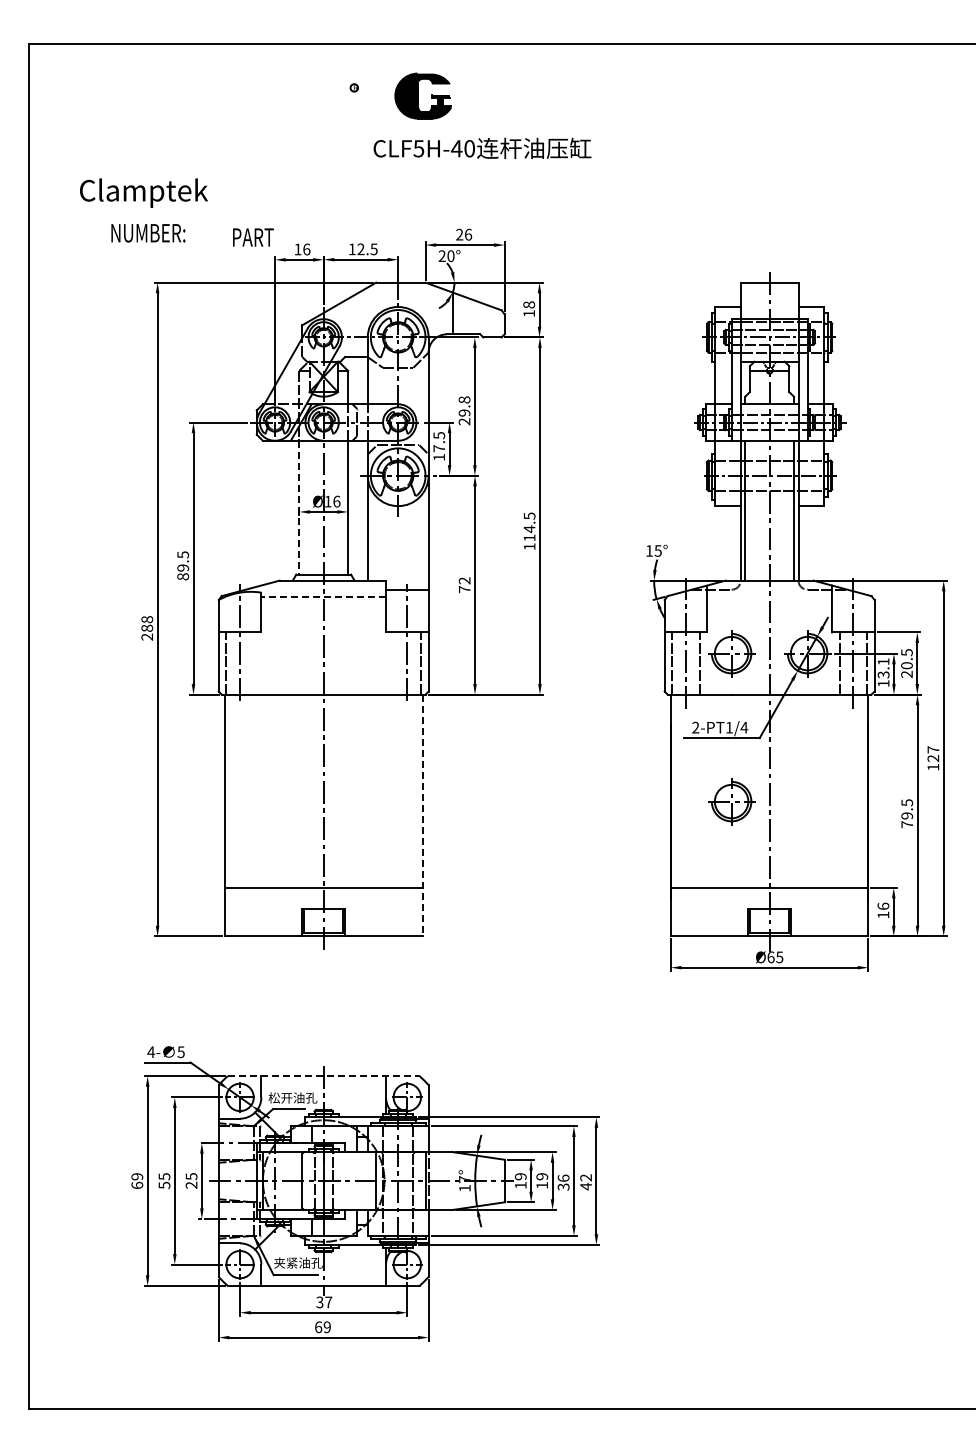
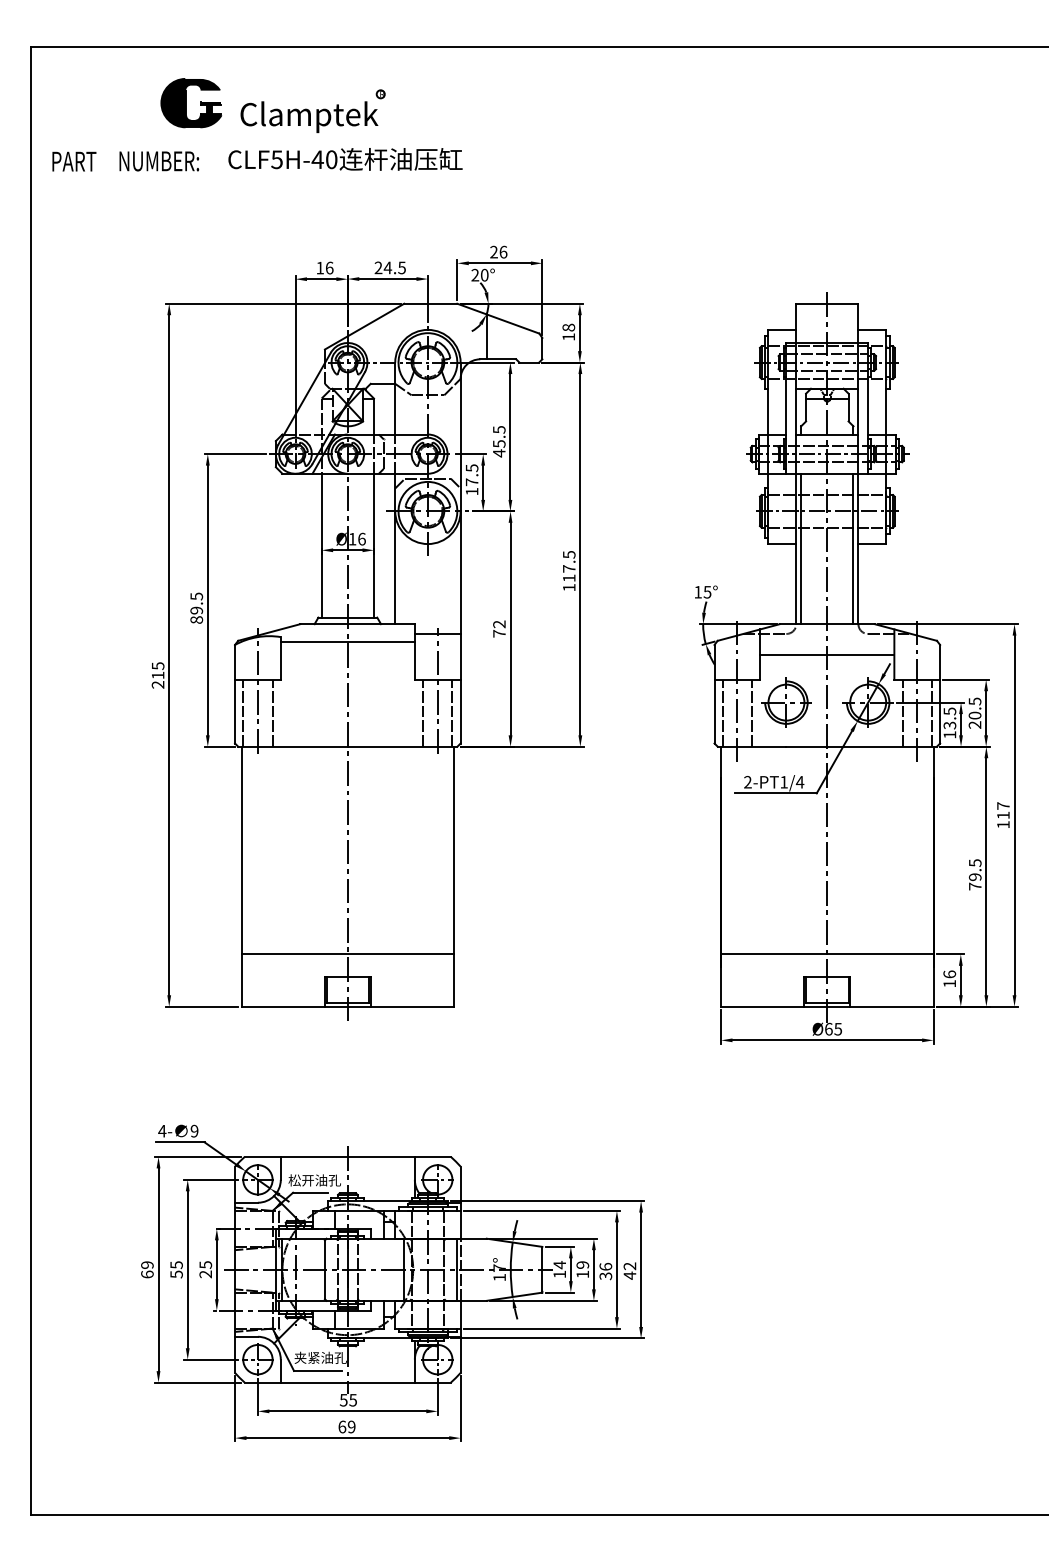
part: (422, 95) -> (190, 102), moved
text: (482, 147) -> (345, 158), moved
text: (143, 192) -> (308, 116), moved
text: (148, 233) -> (159, 161), moved
text: (253, 237) -> (74, 161), moved
text: (356, 249) -> (383, 268), 12.5 -> 24.5
text: (464, 410) -> (499, 441), 29.8 -> 45.5
line: (299, 507) -> (321, 545), dashed -> solid
text: (529, 529) -> (569, 569), 114.5 -> 117.5
line: (323, 596) -> (347, 641), dashed -> solid
line: (769, 608) -> (827, 654), added
text: (147, 623) -> (158, 670), 288 -> 215
text: (883, 661) -> (949, 711), 13.1 -> 13.5
line: (253, 663) -> (272, 713), added
line: (393, 663) -> (422, 713), added
text: (932, 758) -> (1002, 815), 127 -> 117
part: (731, 801) -> (786, 861), removed
line: (422, 815) -> (454, 876), dashed -> solid
text: (180, 1051) -> (193, 1130), 5 -> 9
line: (323, 1076) -> (347, 1157), dashed -> solid
text: (520, 1176) -> (559, 1264), 19 -> 14
text: (324, 1302) -> (348, 1400), 37 -> 55

